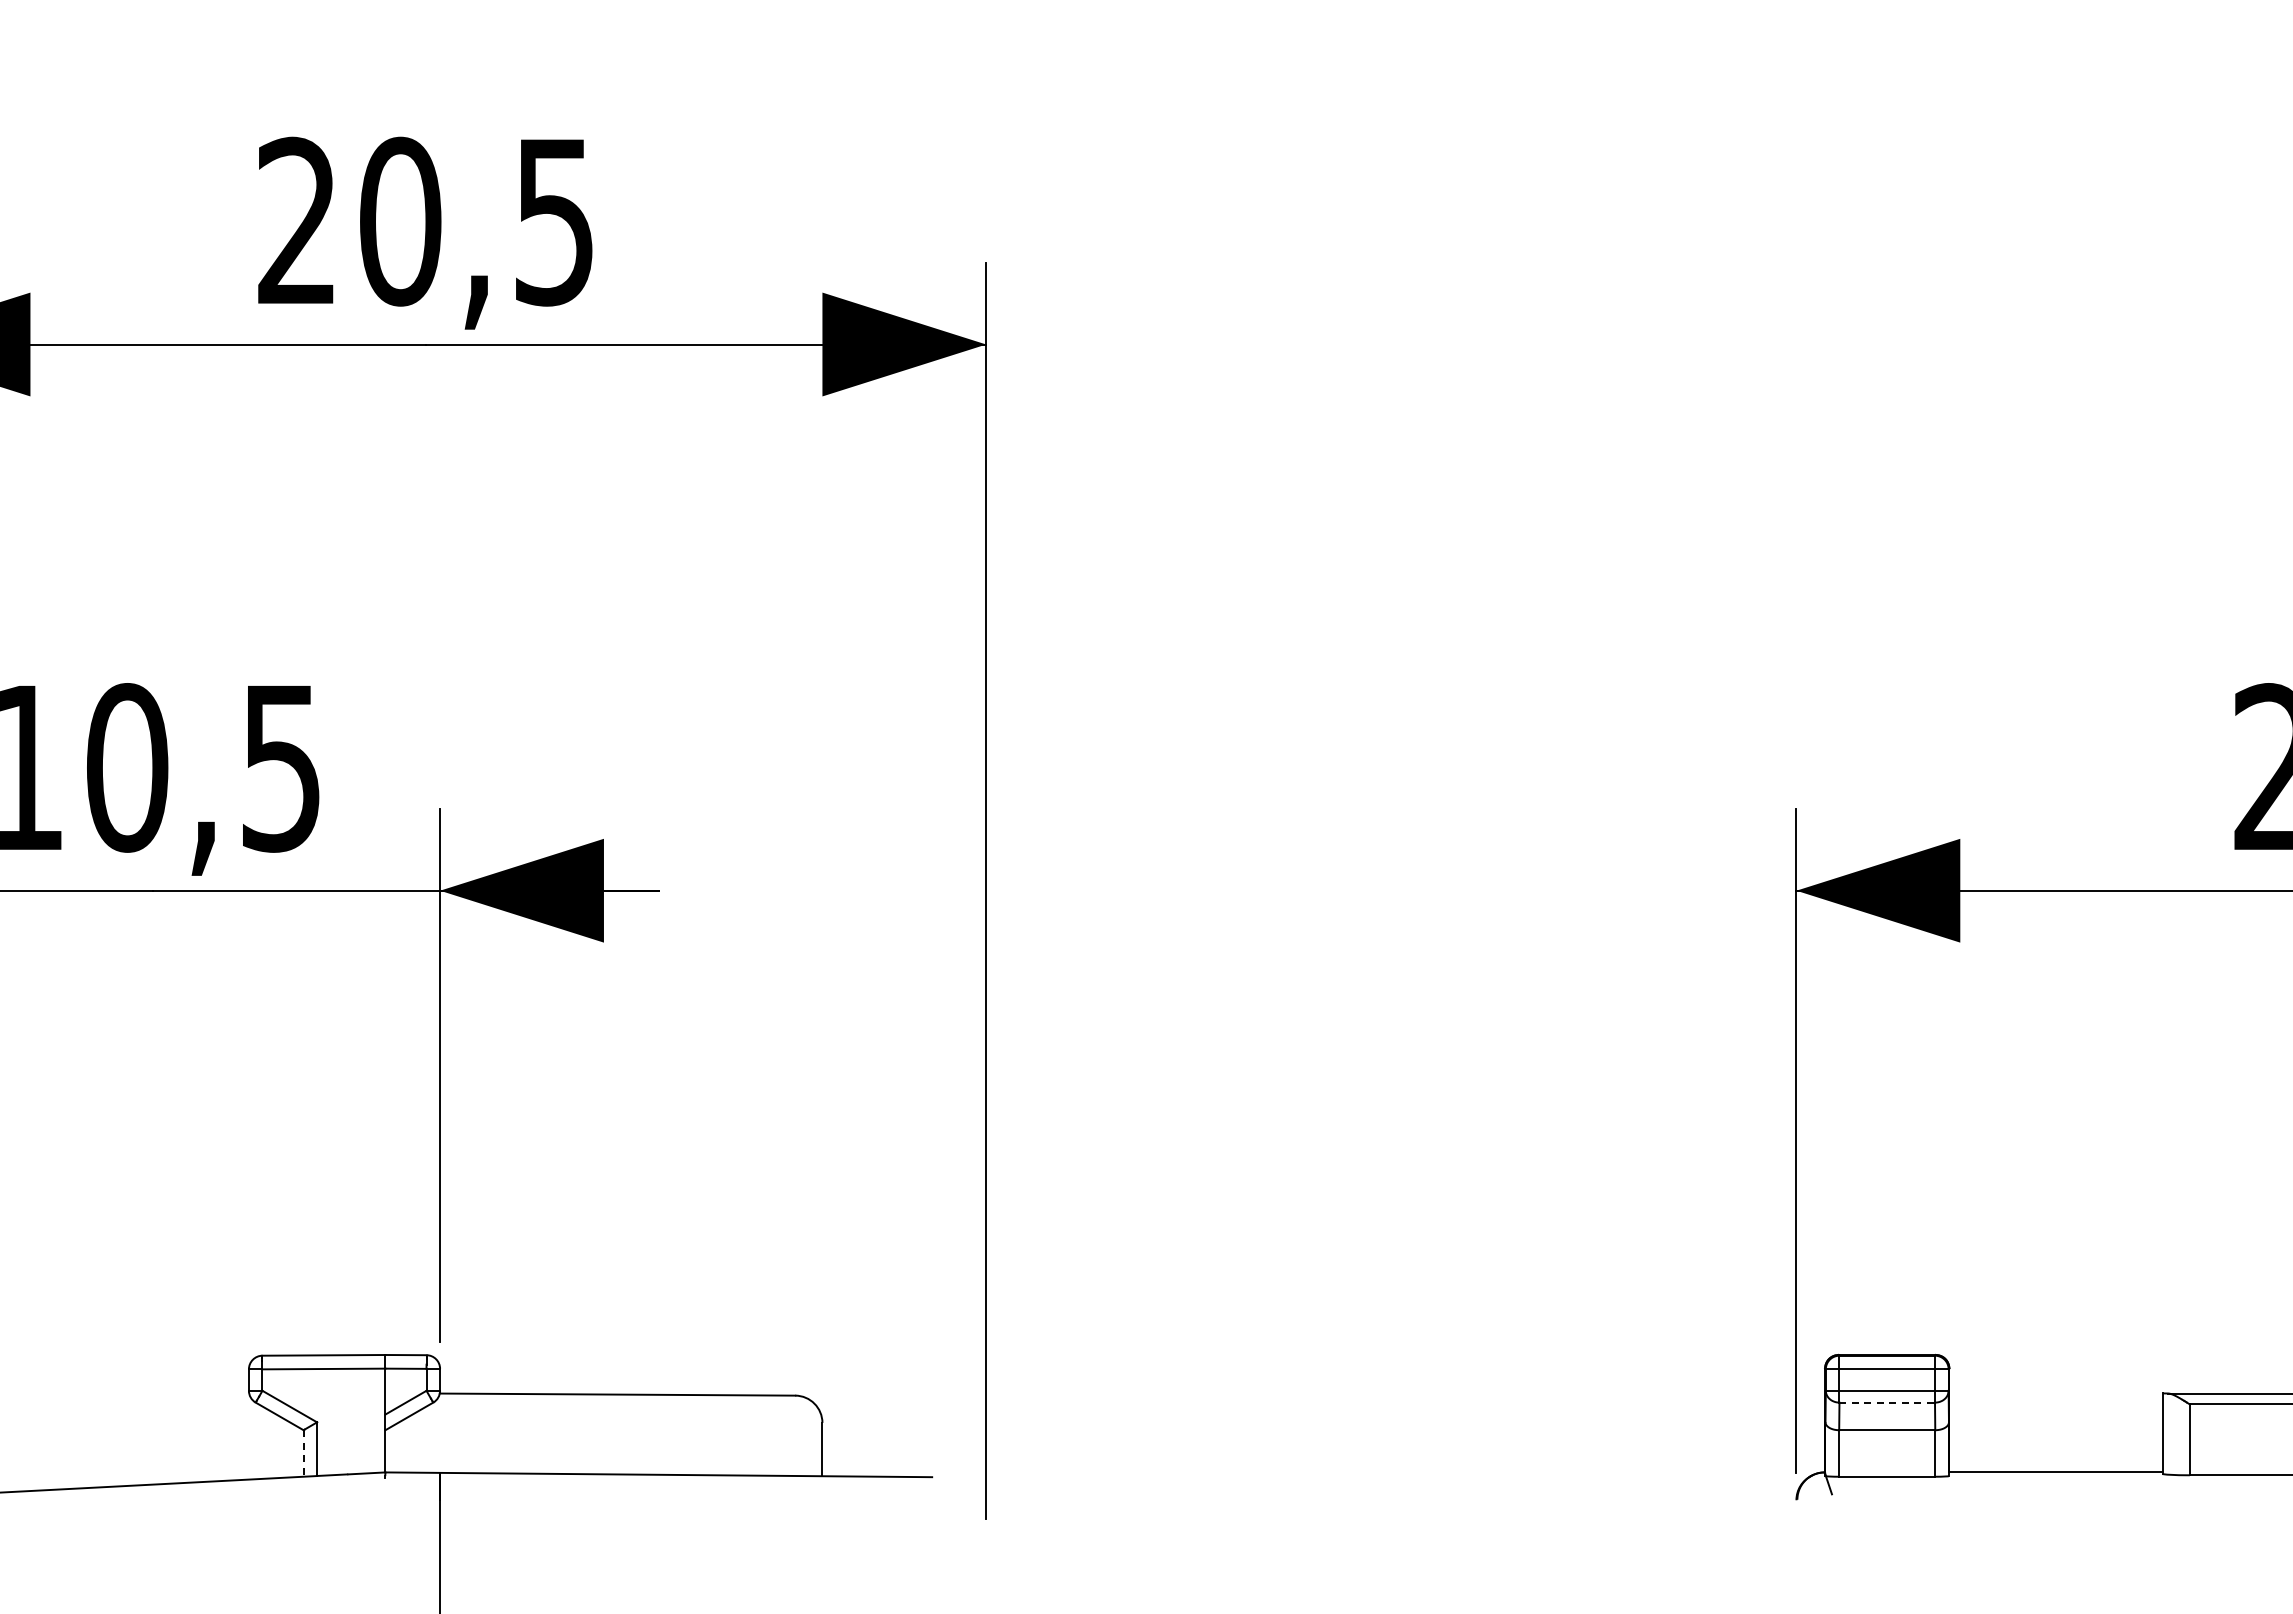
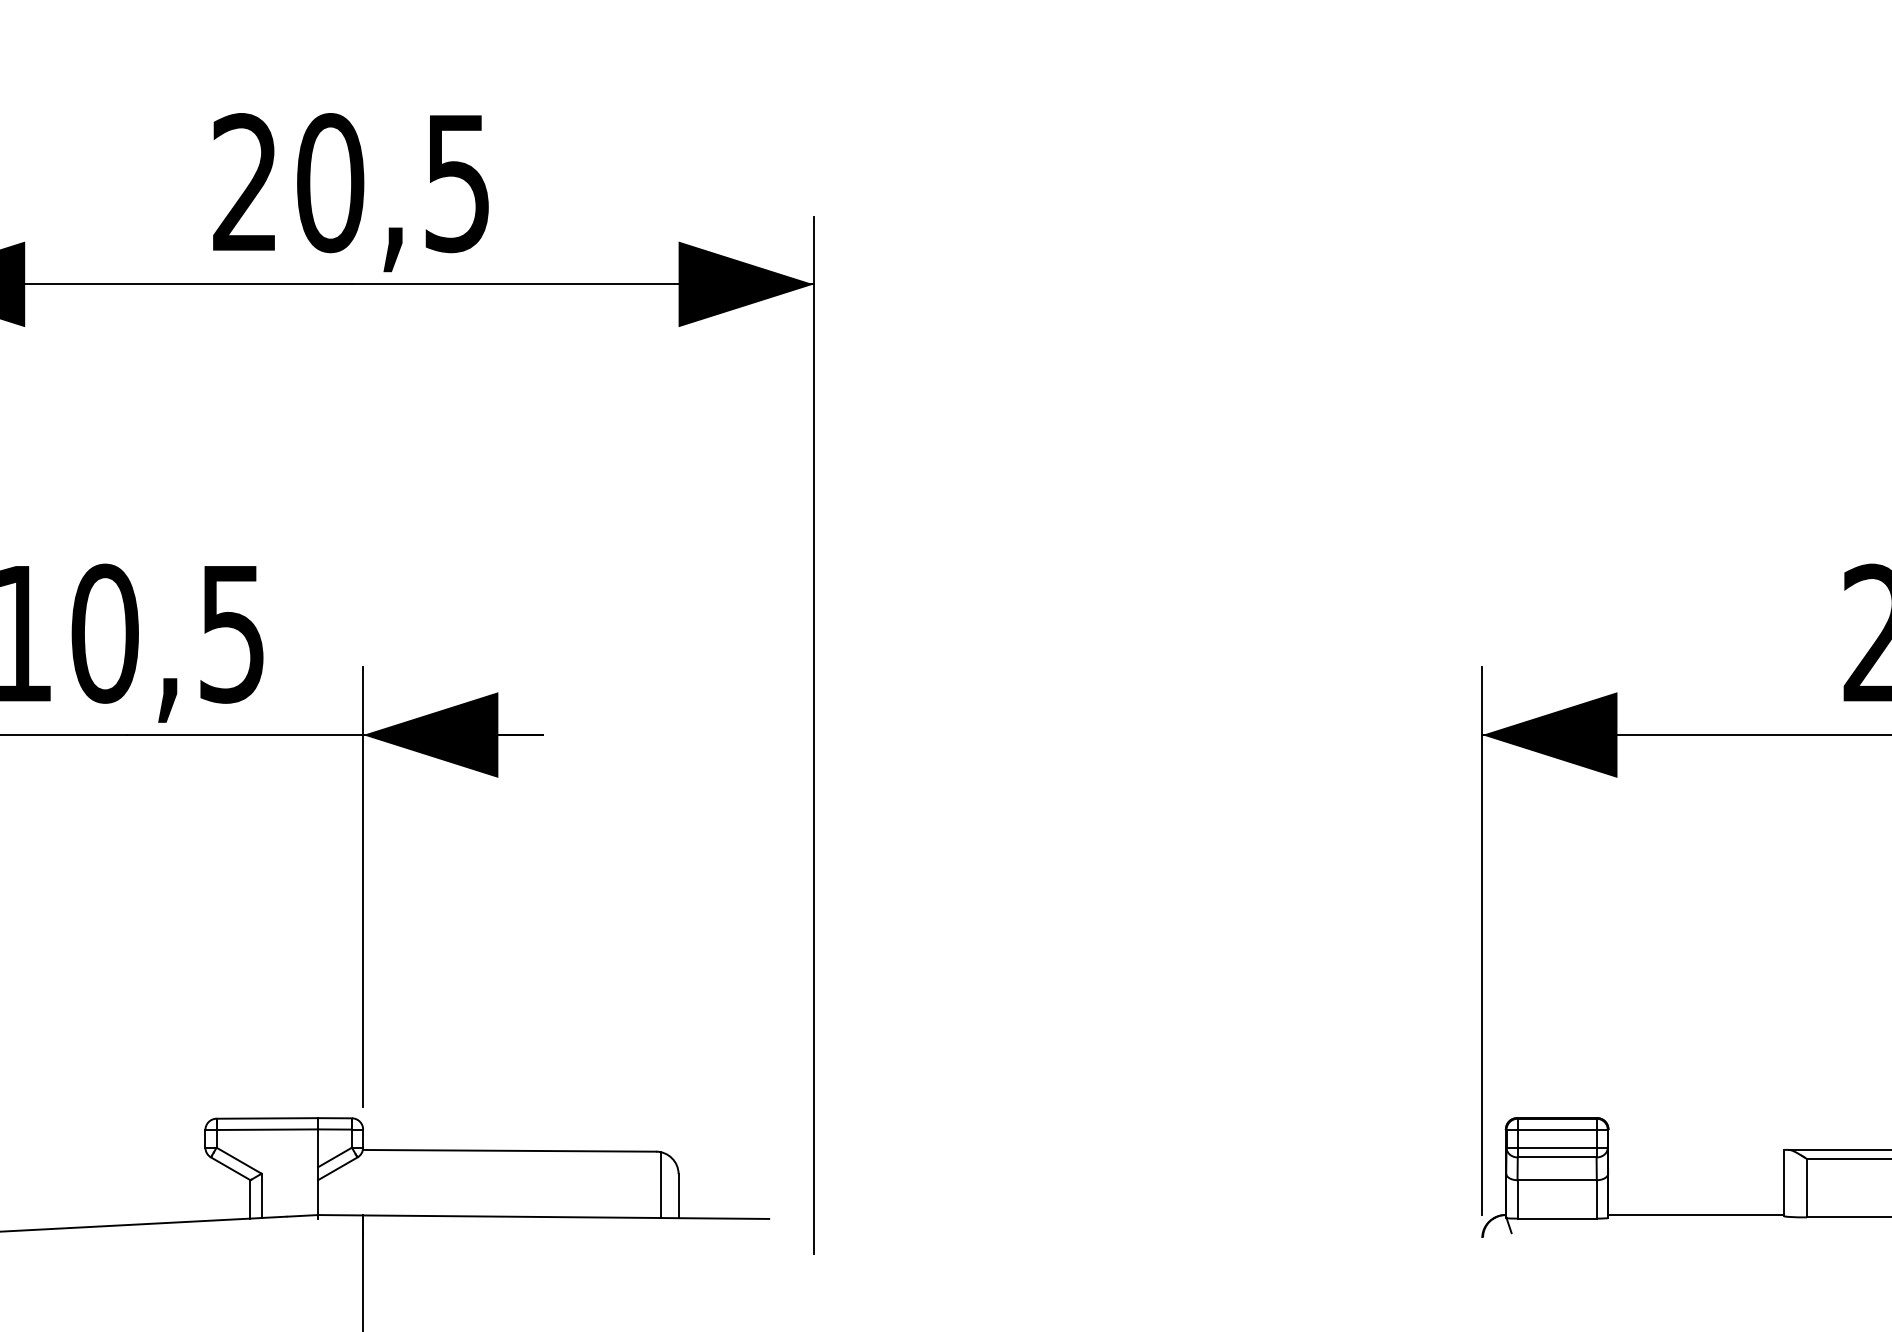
line: (1887, 1402) -> (1557, 1157), dashed -> solid
line: (800, 1436) -> (660, 1185), added
line: (303, 1453) -> (250, 1199), dashed -> solid

